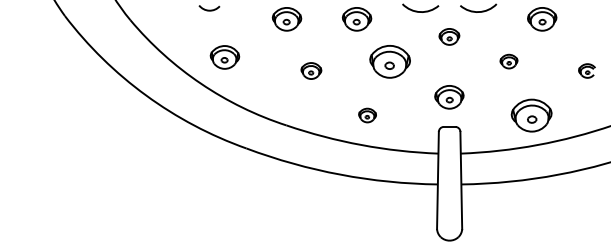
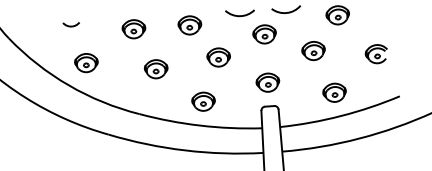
part: (449, 36) -> (264, 34), size x1.43
part: (390, 61) -> (218, 57), size x0.71
part: (508, 61) -> (313, 50), size x1.67
part: (311, 70) -> (156, 68), size x1.43
part: (586, 70) -> (376, 53), size x1.67
part: (367, 115) -> (203, 101), size x1.67
part: (531, 115) -> (334, 92), size x0.71

